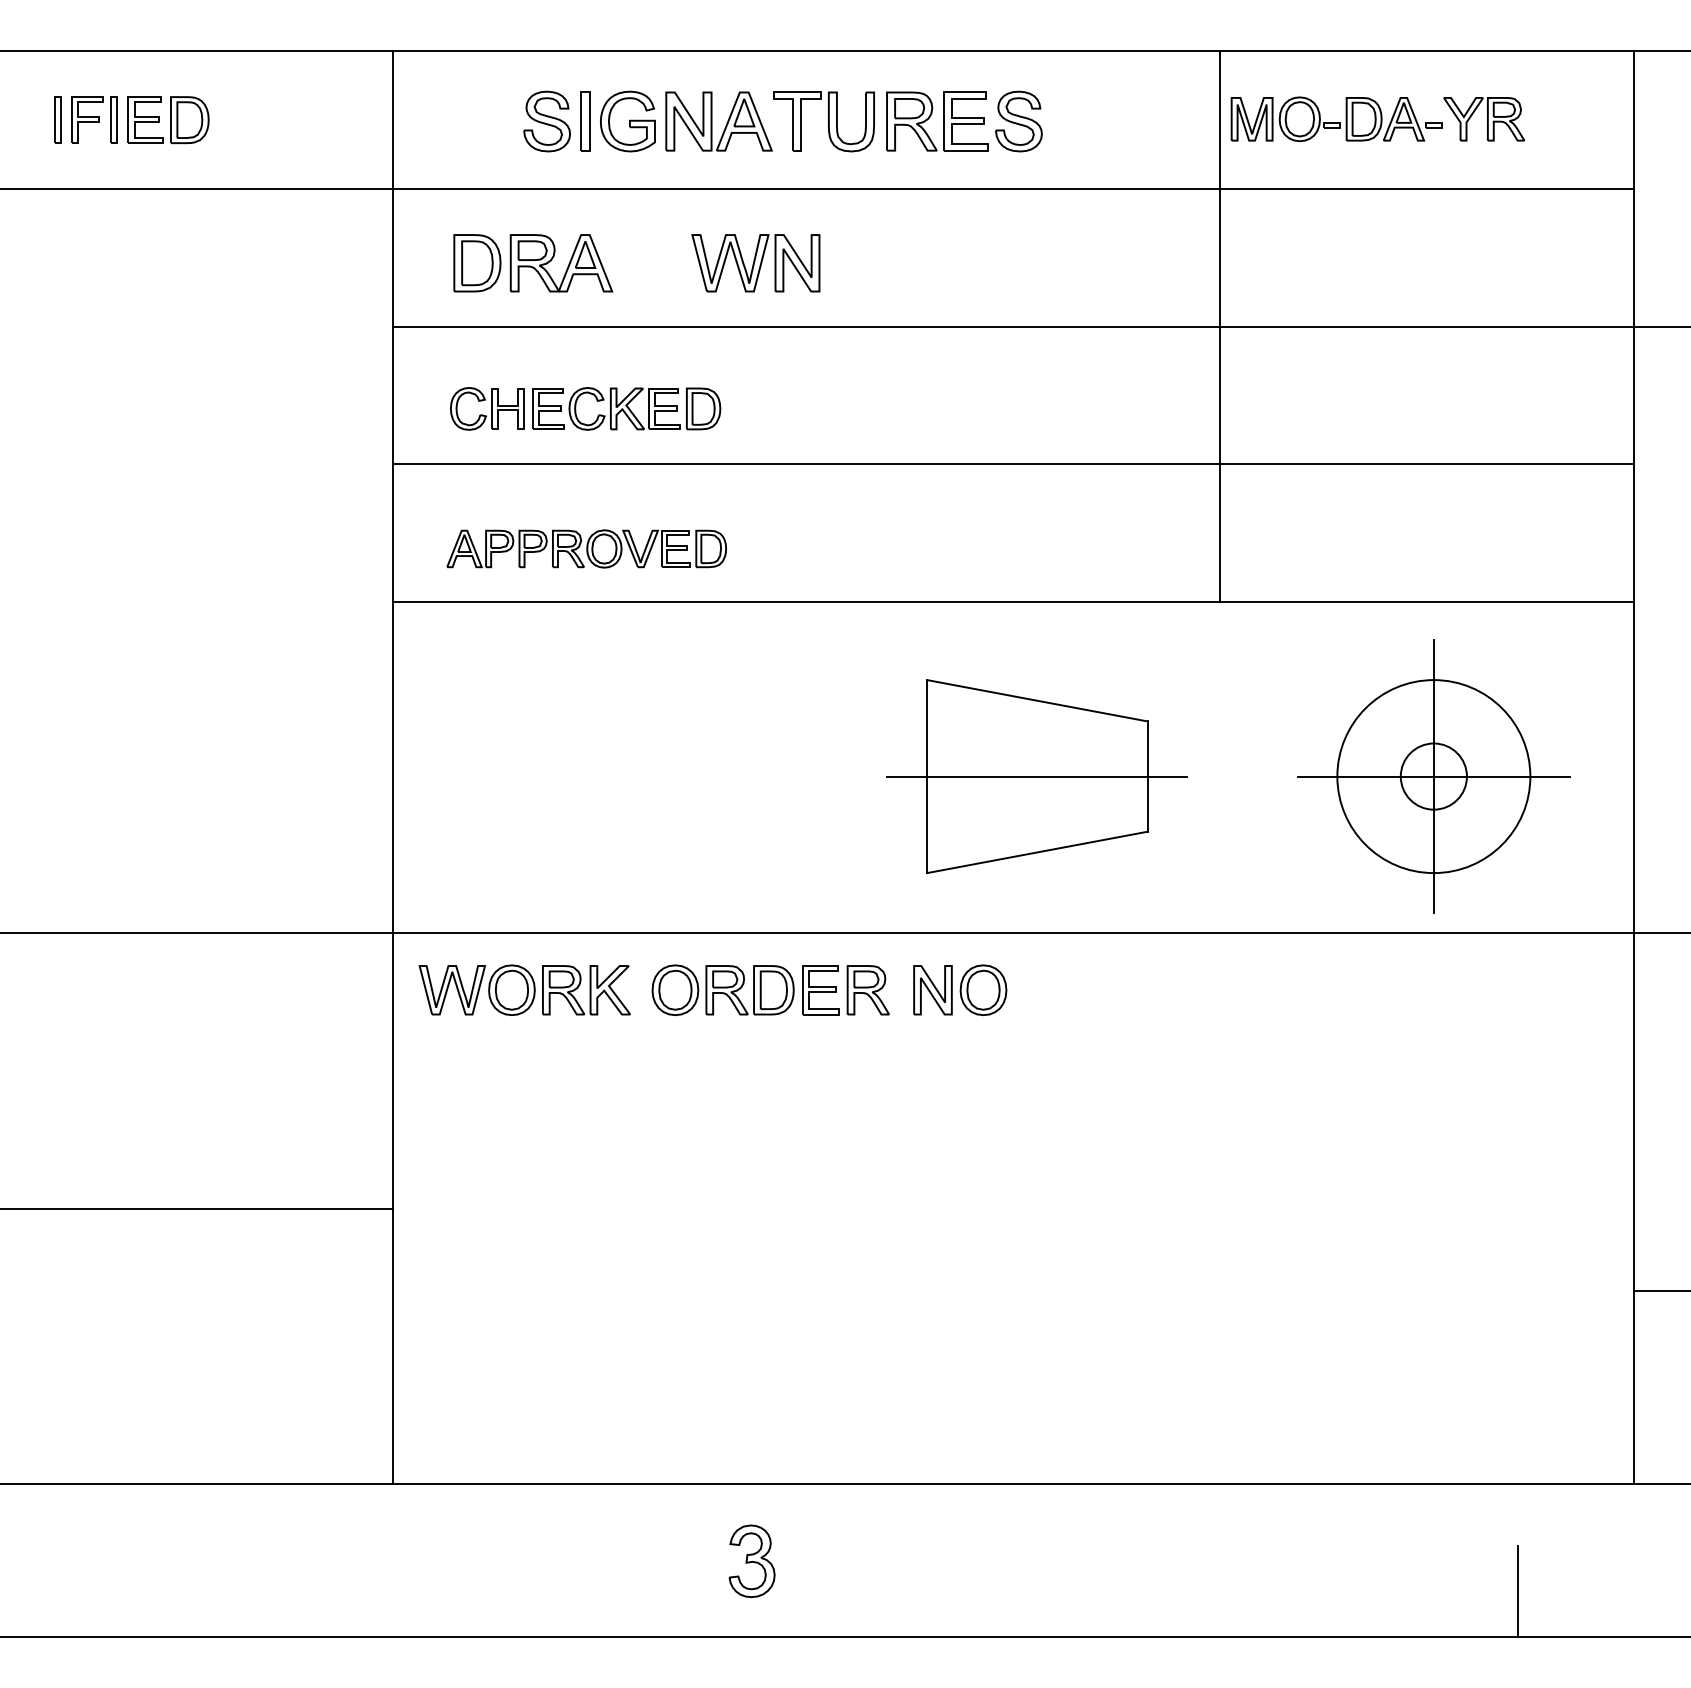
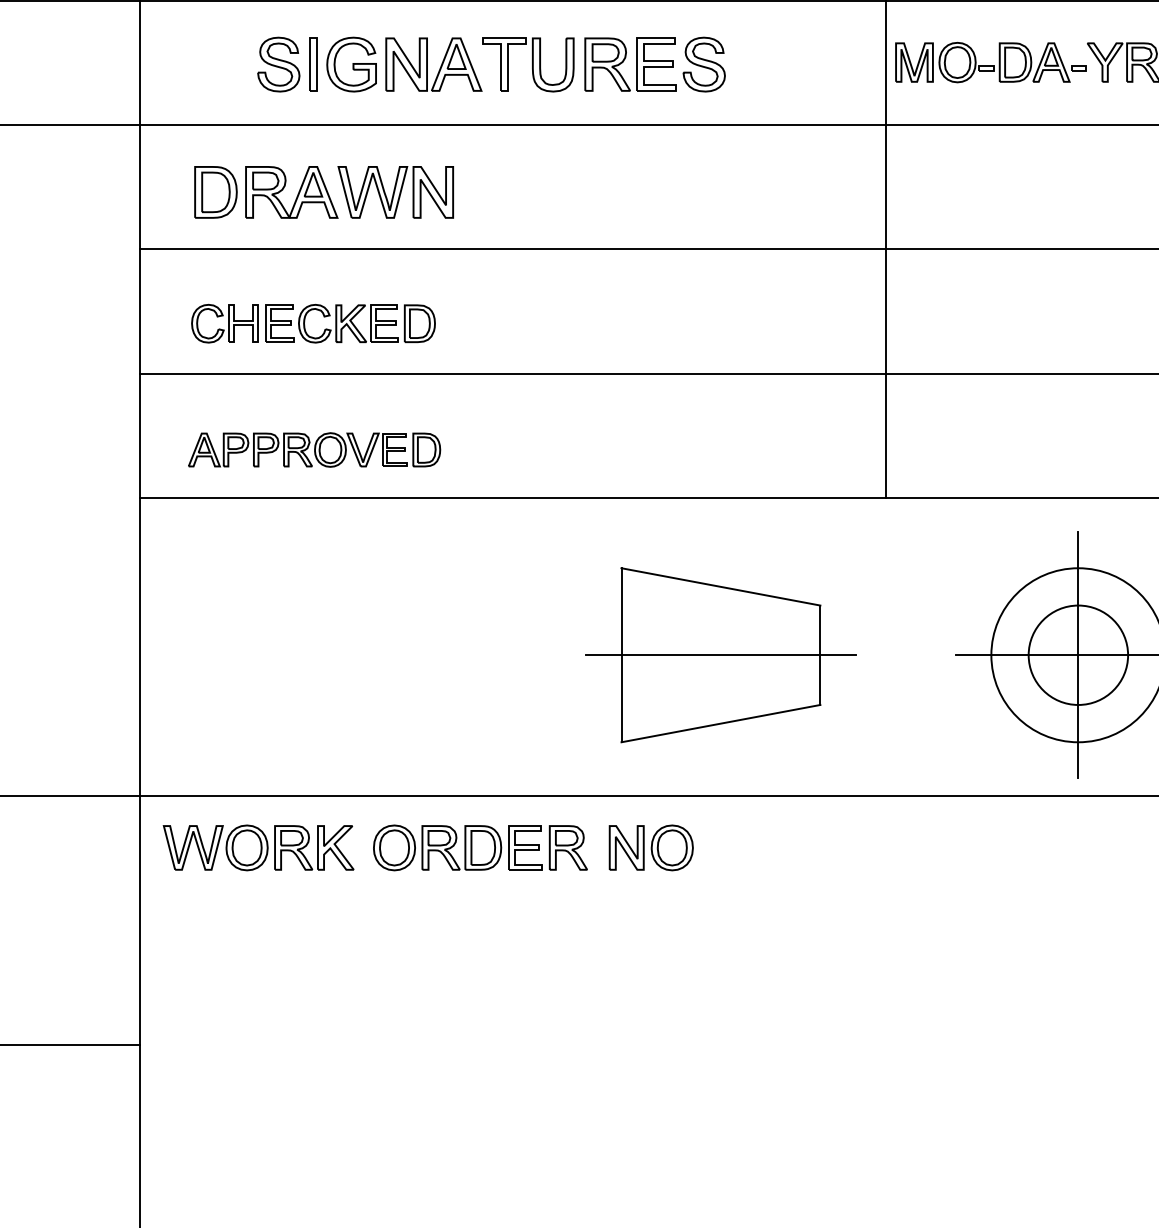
part: (755, 263) -> (395, 192), moved
circle: (1433, 776) -> (1078, 655), size x1.67

